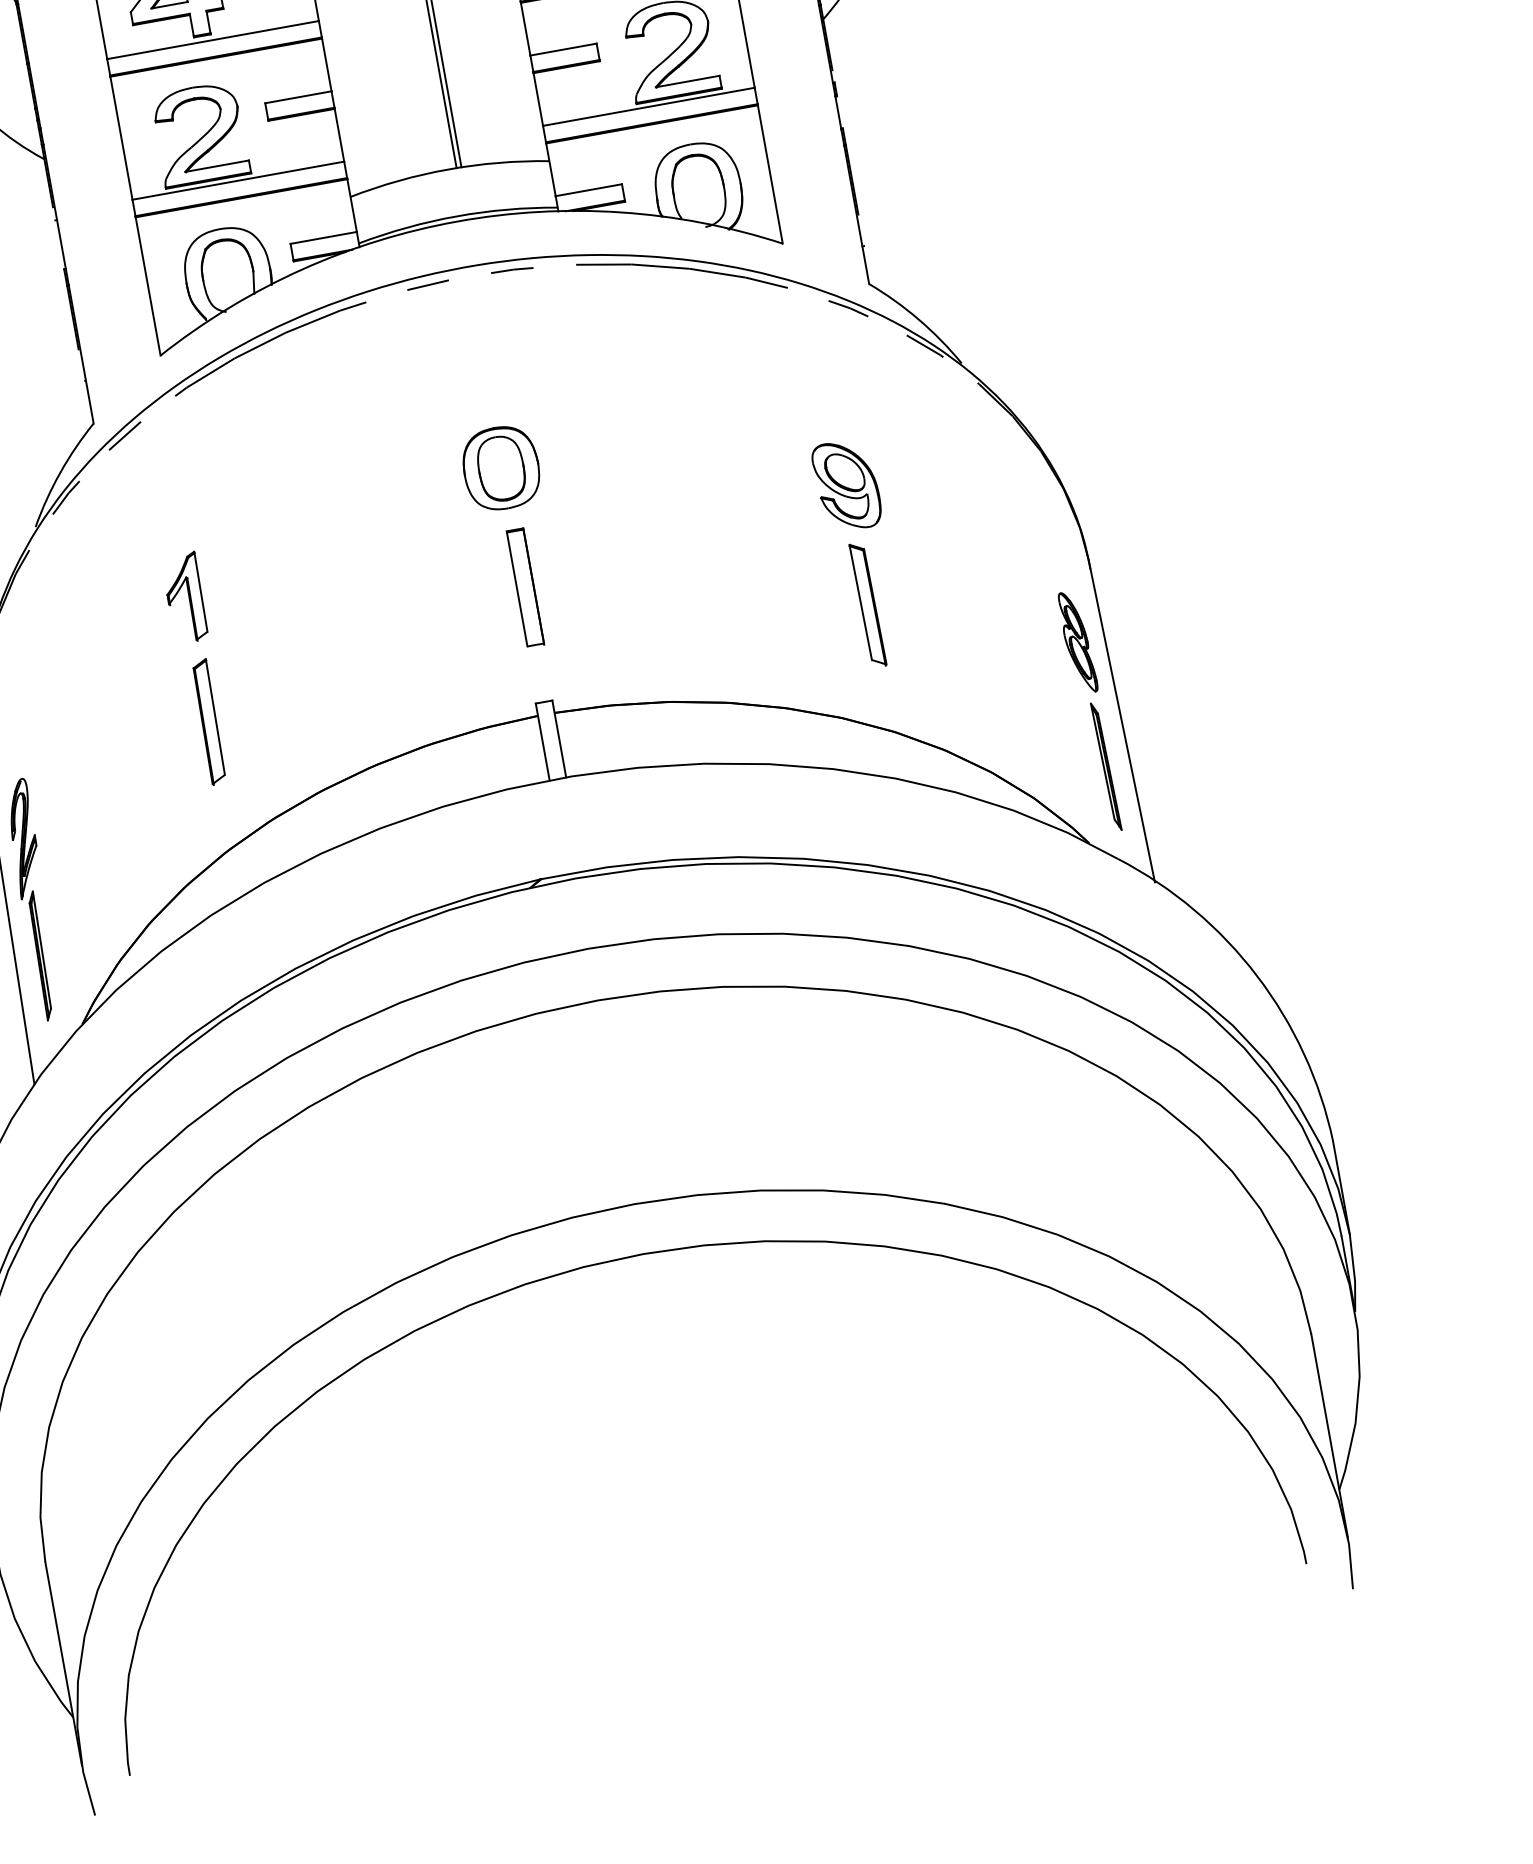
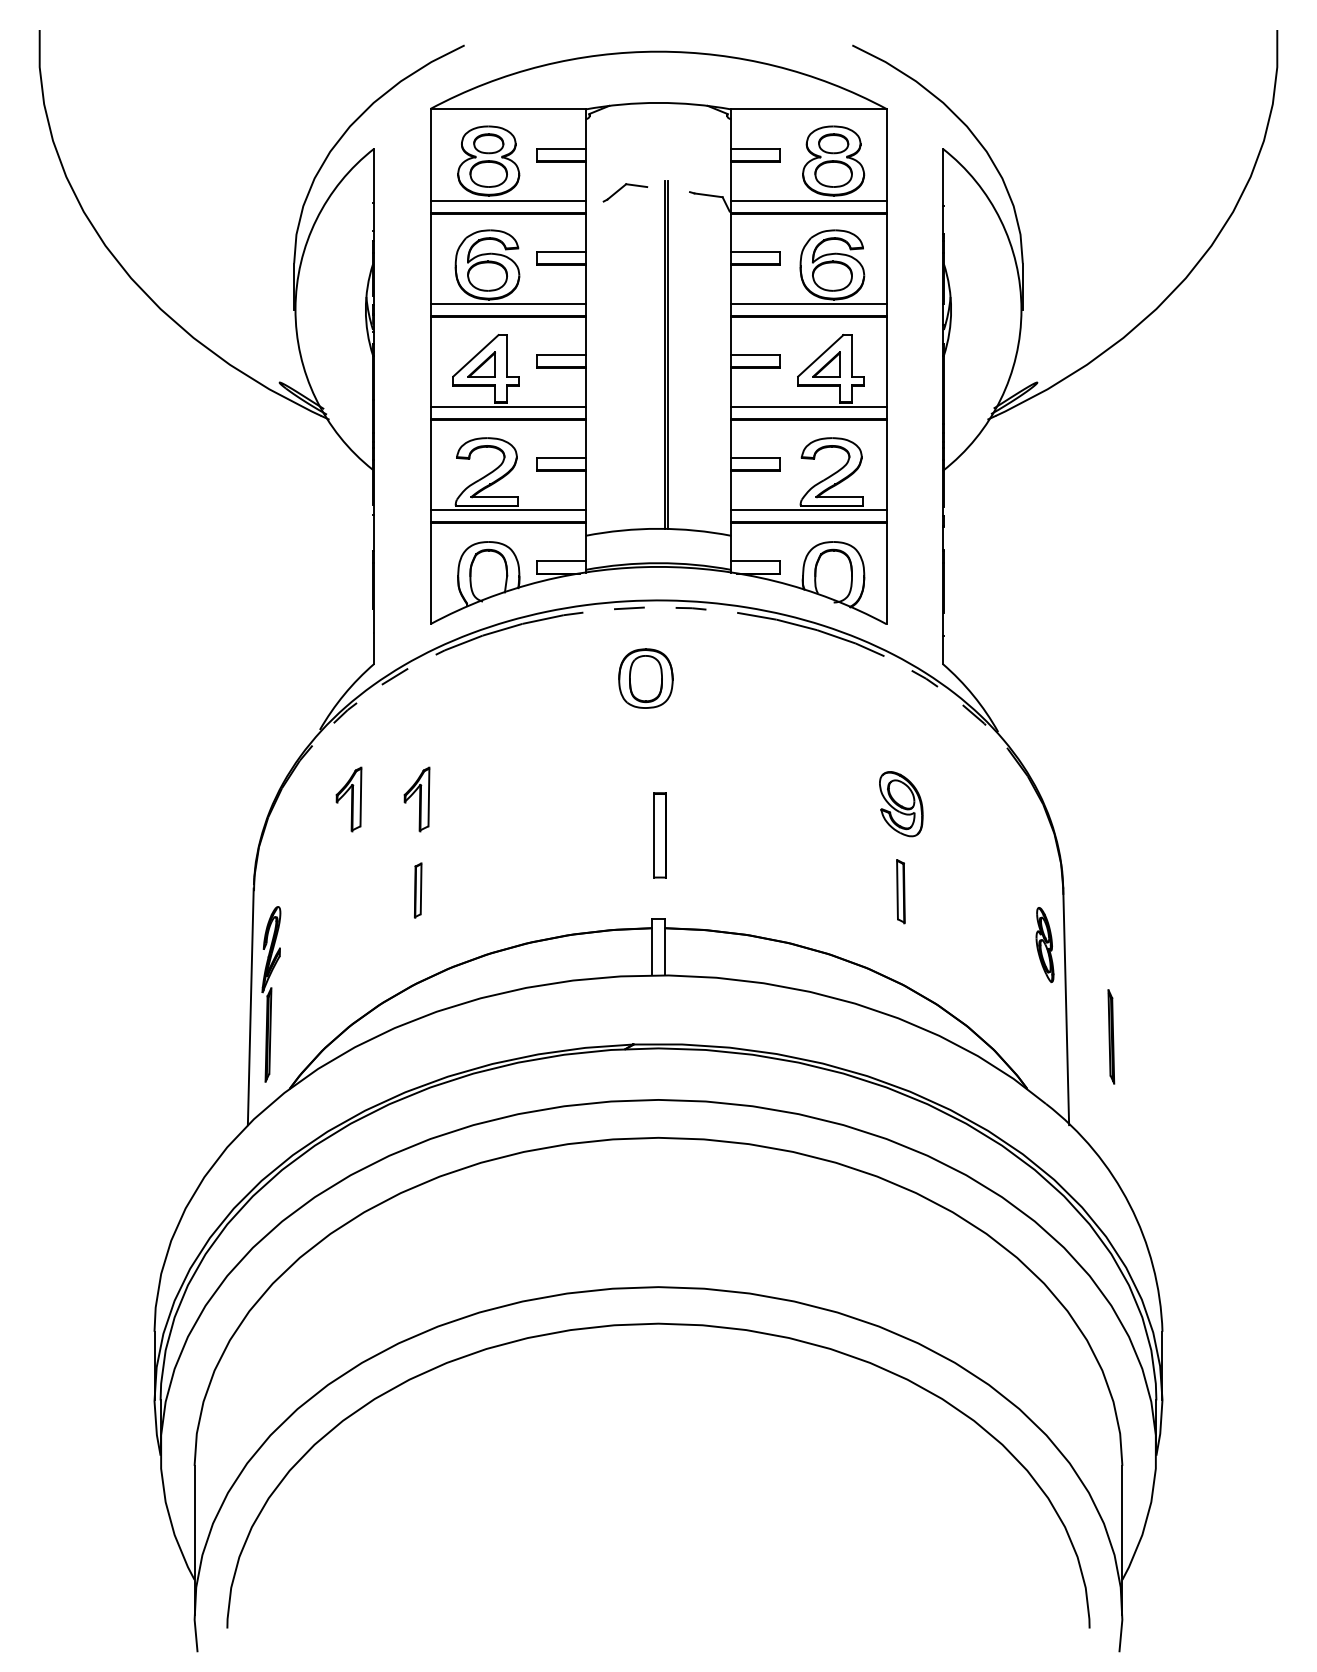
part: (500, 468) -> (645, 678), moved
part: (867, 604) -> (900, 891), size x0.7
part: (91, 614) -> (348, 799), added
part: (208, 722) -> (417, 890), size x0.6
part: (1106, 766) -> (1111, 1036), moved

